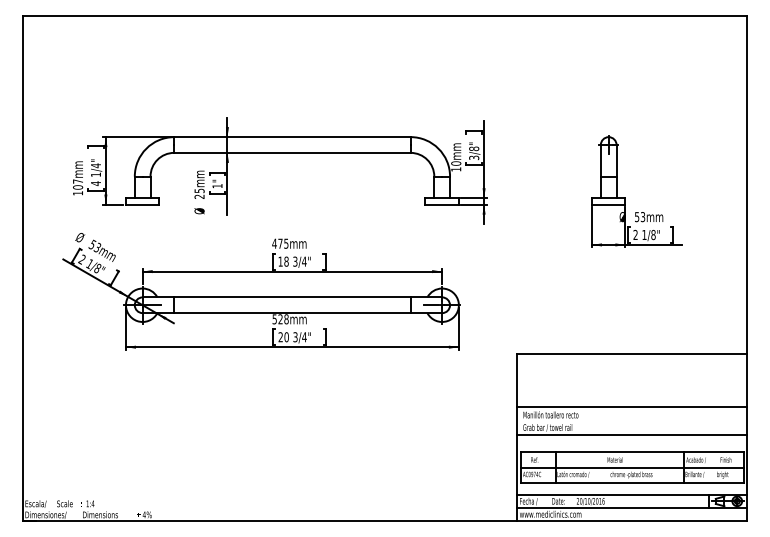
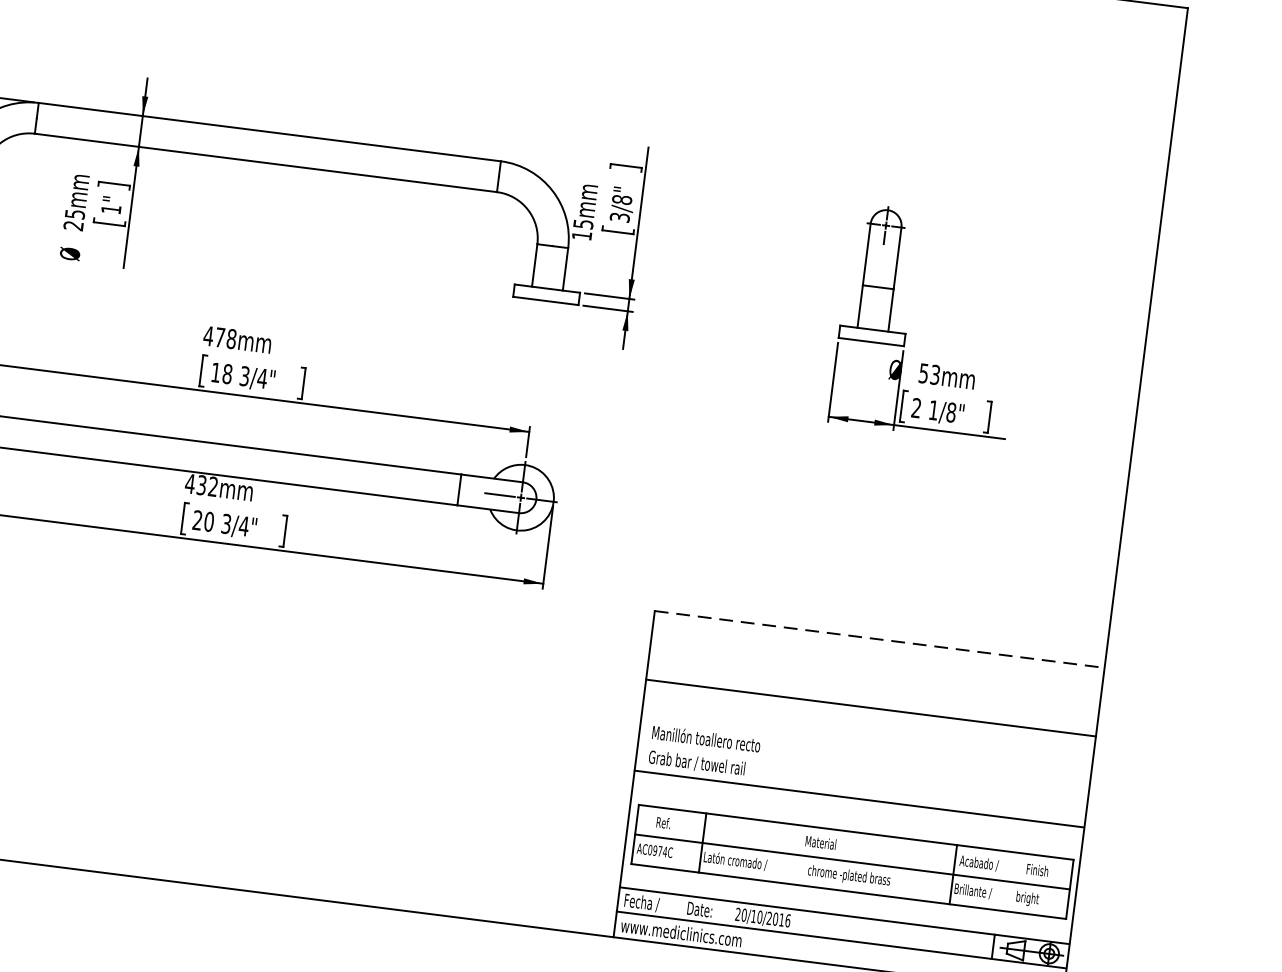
text: (456, 163) -> (584, 224), 10mm -> 15mm
text: (286, 243) -> (231, 338), 475mm -> 478mm
text: (280, 319) -> (201, 485), 528mm -> 432mm
line: (632, 353) -> (881, 639), solid -> dashed
line: (631, 406) -> (870, 707), moved

